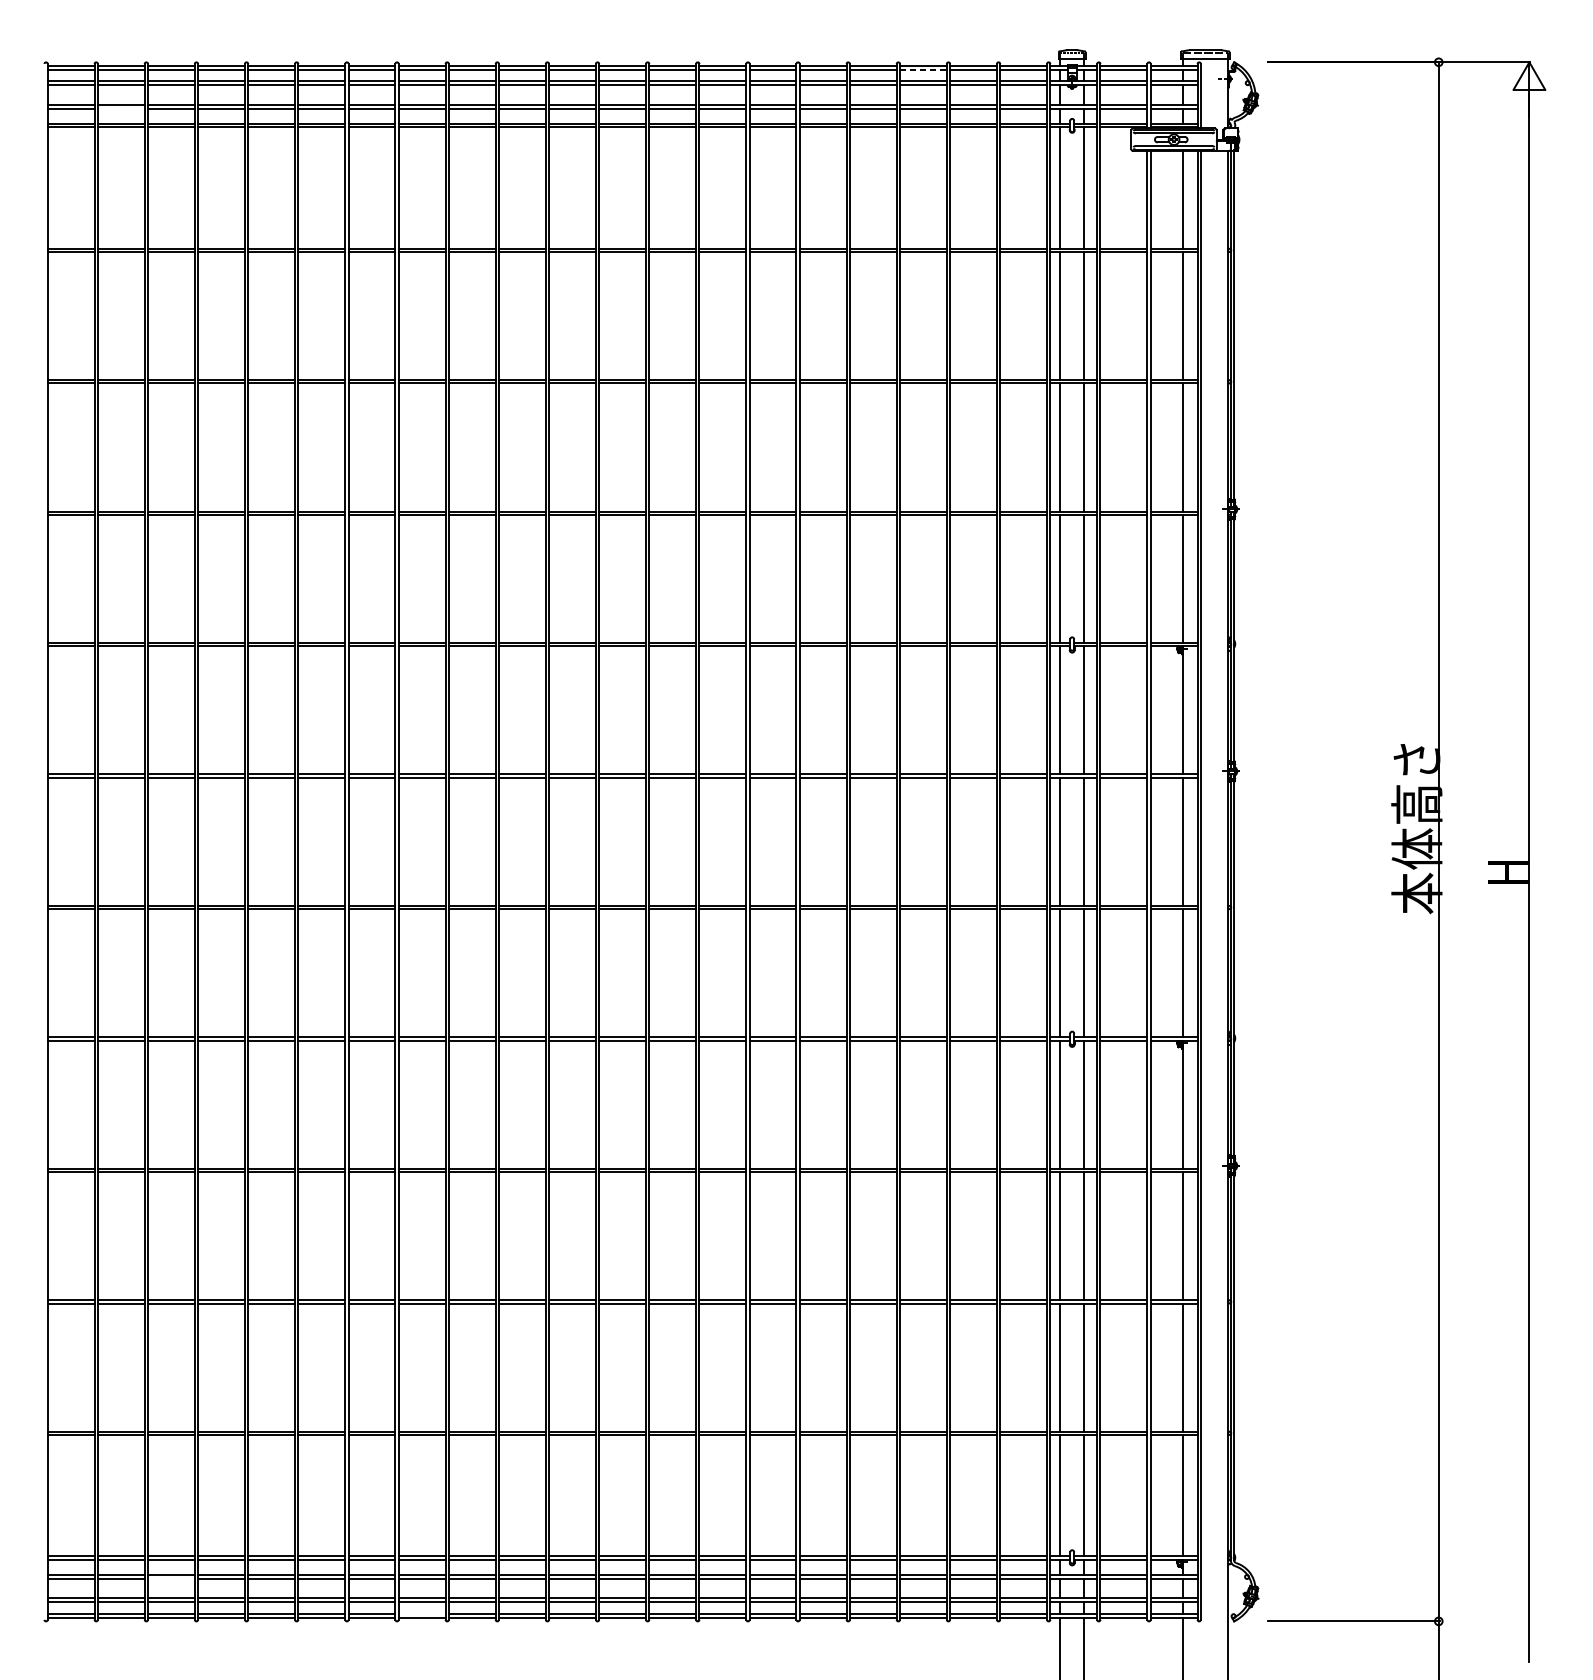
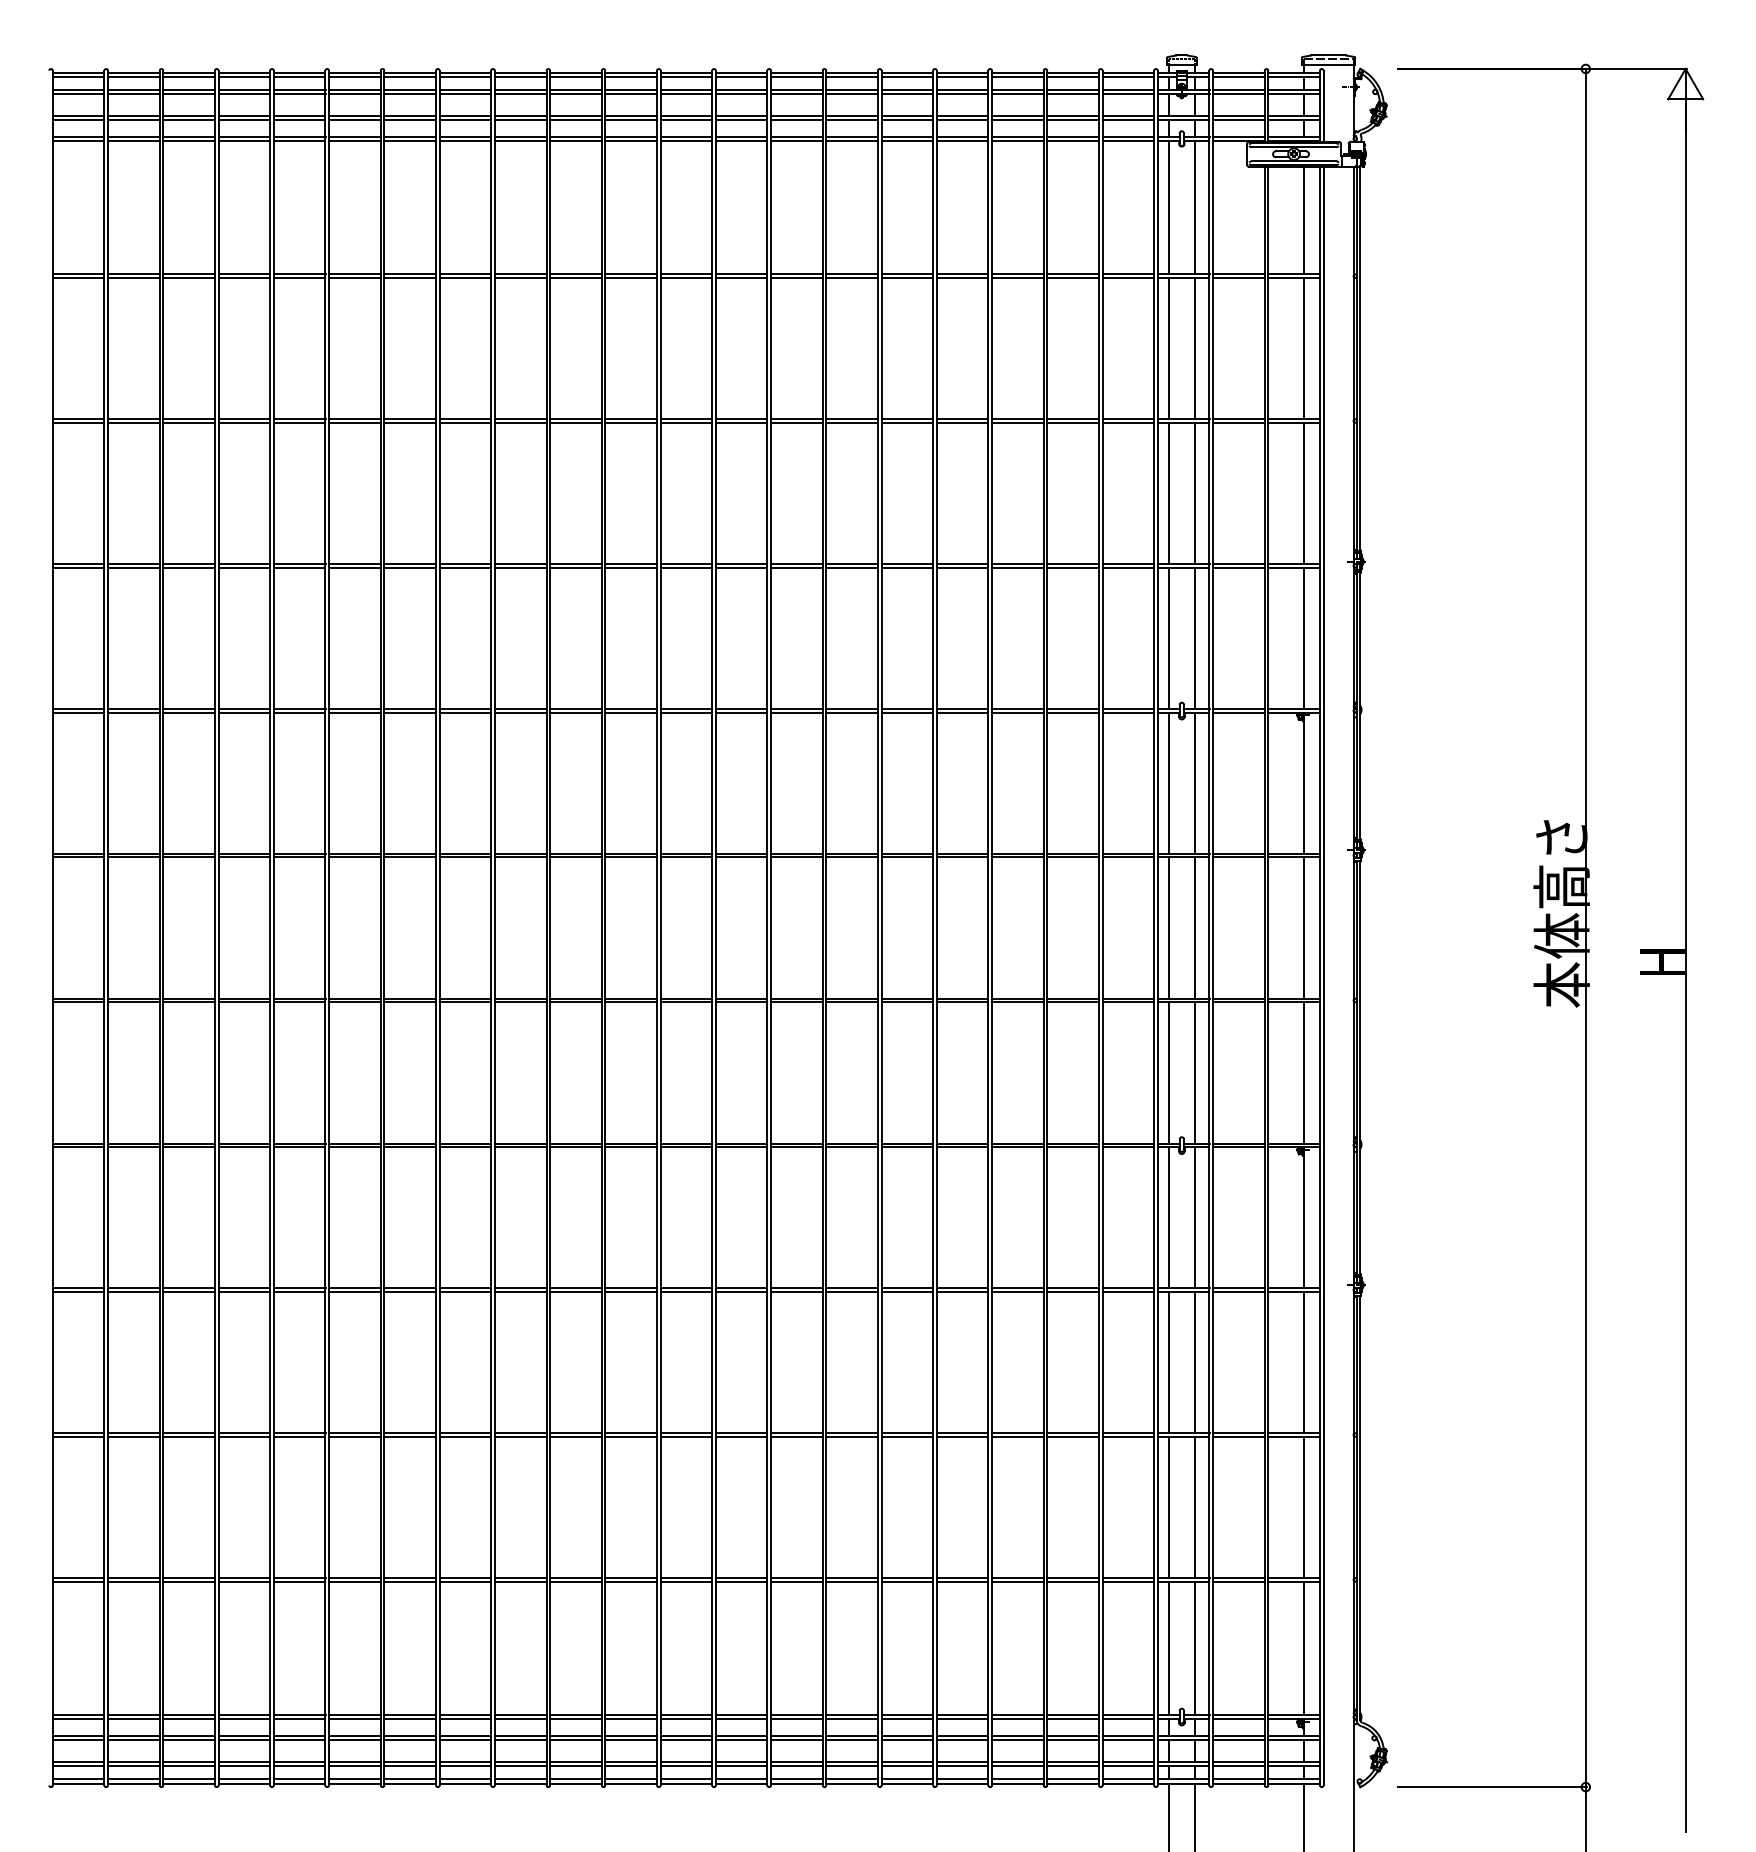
line: (923, 70) -> (1017, 77), dashed -> solid
line: (120, 109) -> (133, 120), added
line: (170, 1579) -> (188, 1740), added
line: (422, 1614) -> (465, 1779), added

